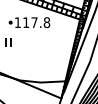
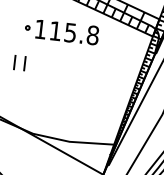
text: (34, 22) -> (70, 32), 117.8 -> 115.8

